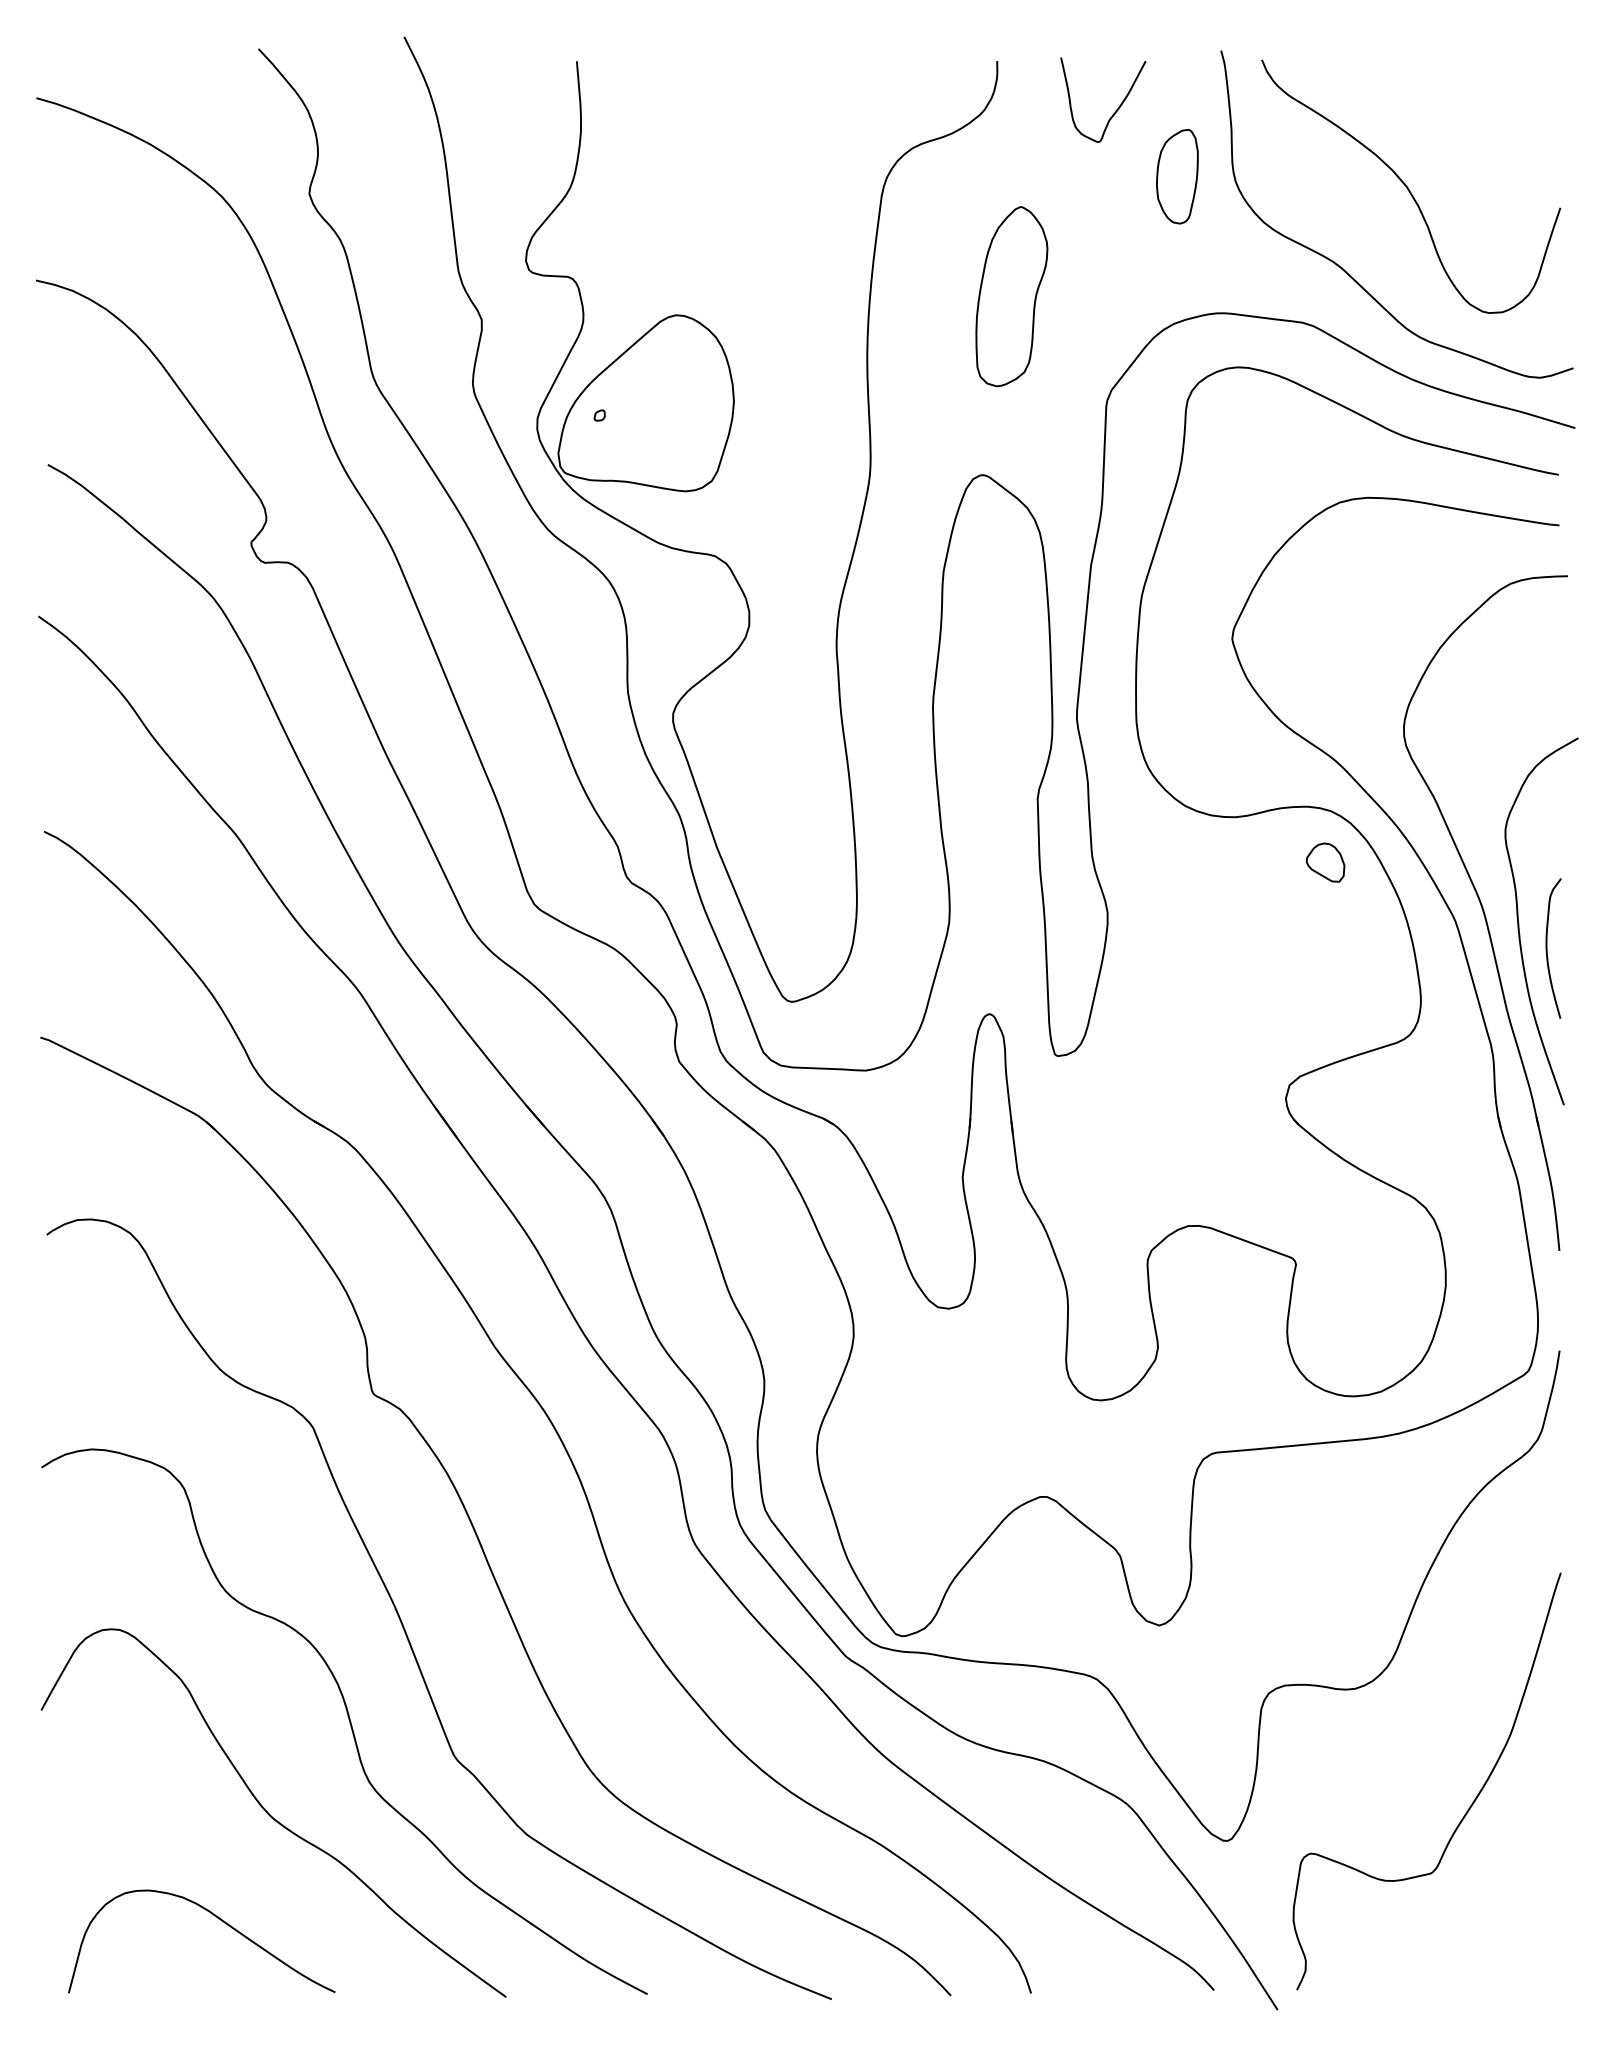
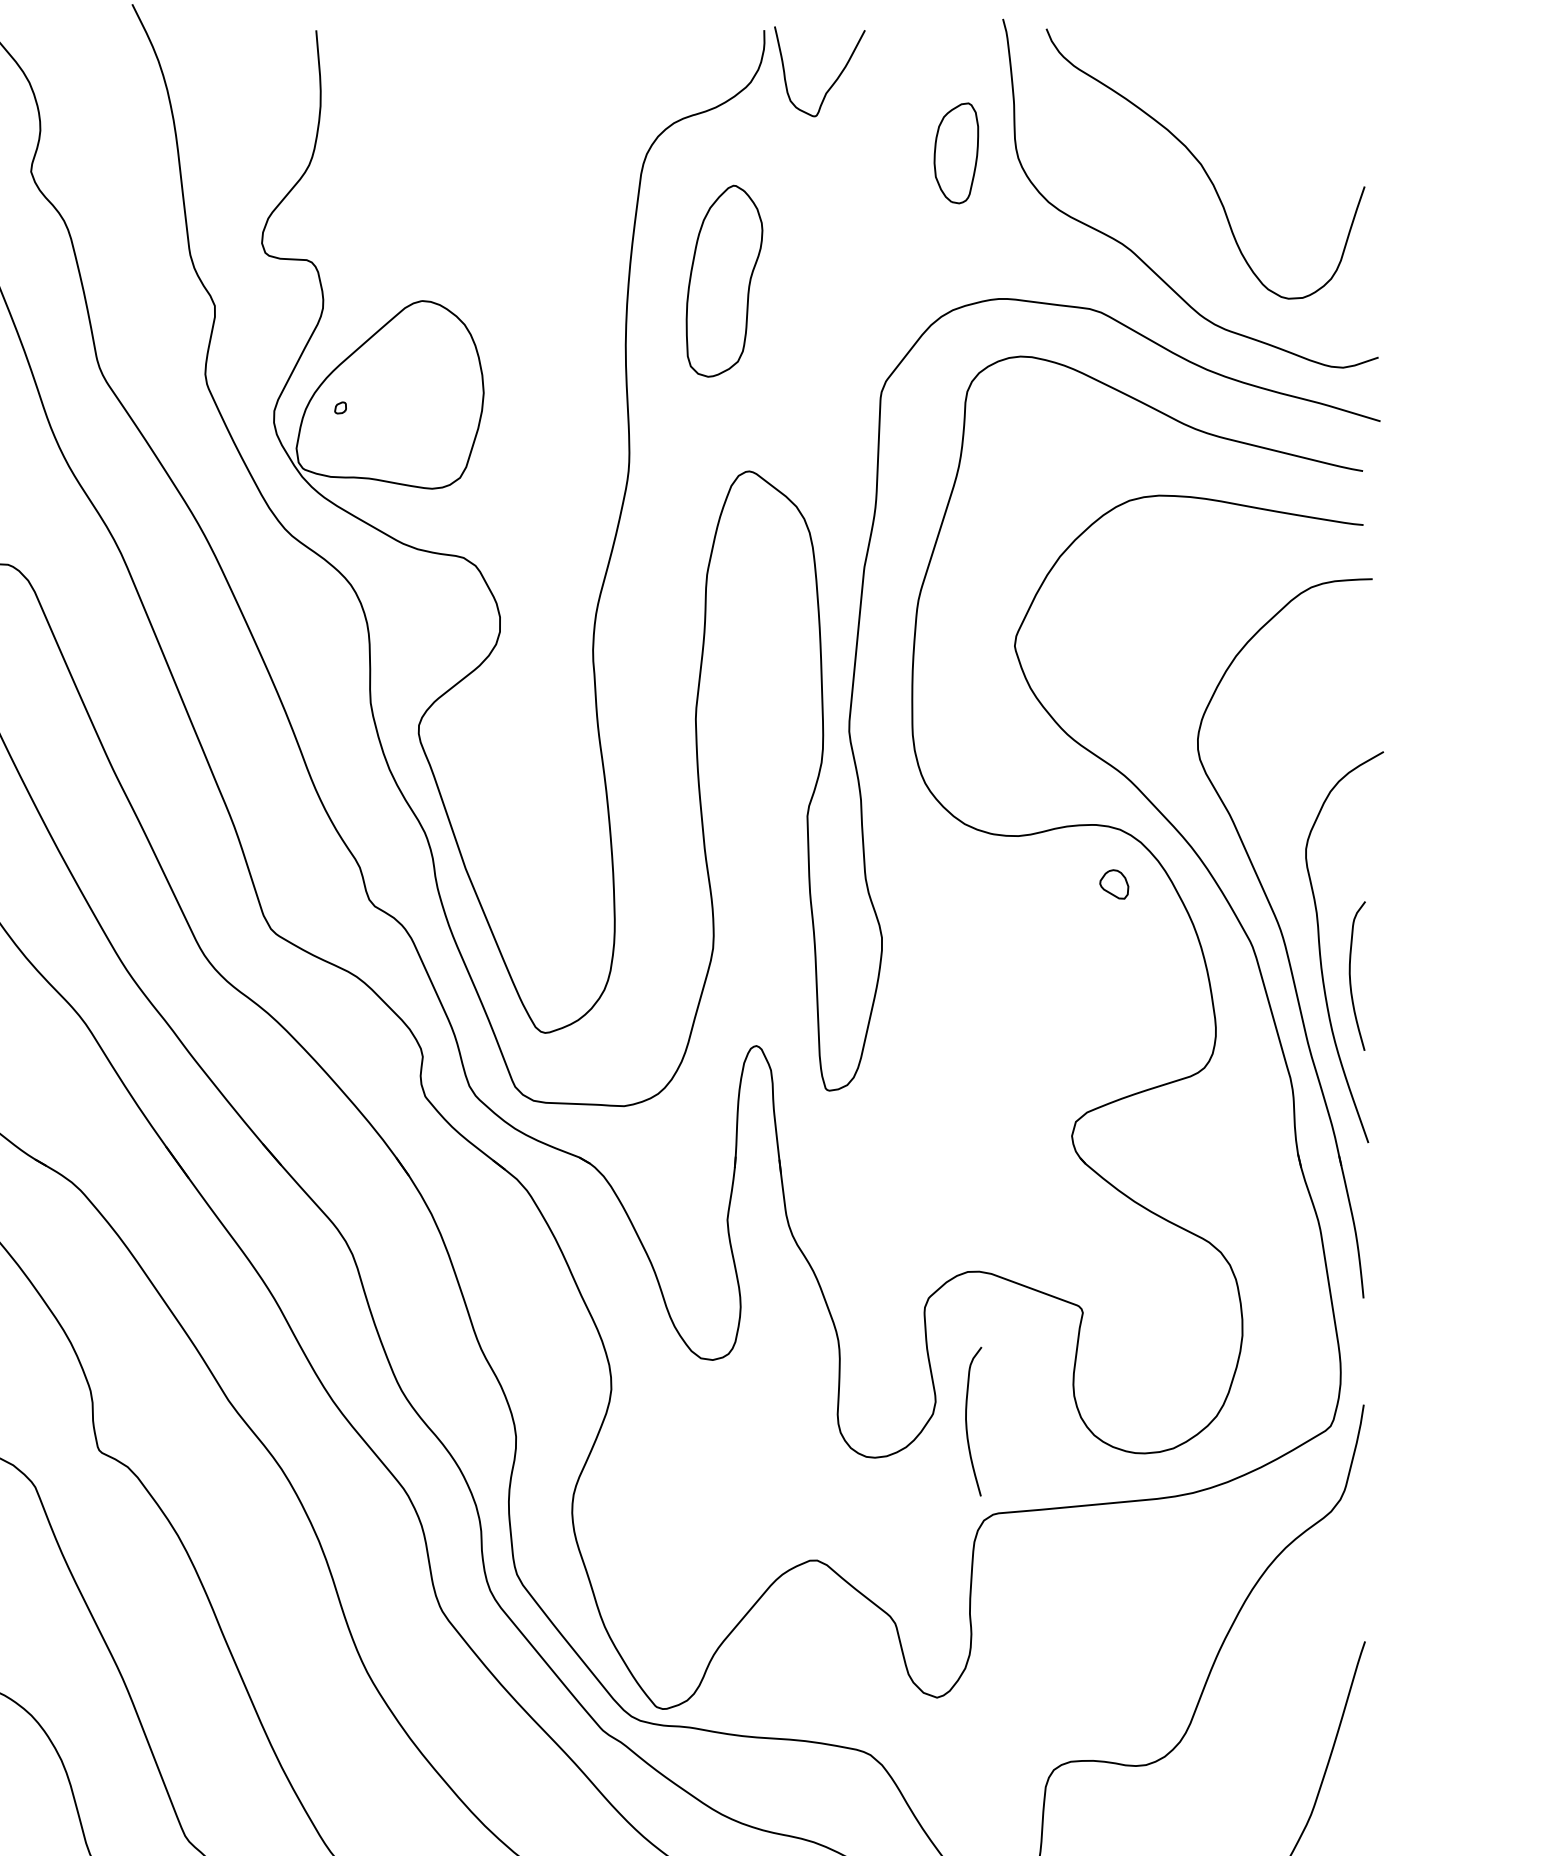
curve: (1115, 110) -> (832, 82), moved
part: (1011, 296) -> (724, 281), moved
part: (1325, 862) -> (1114, 884), size x0.7
curve: (1187, 1366) -> (967, 1421), added

